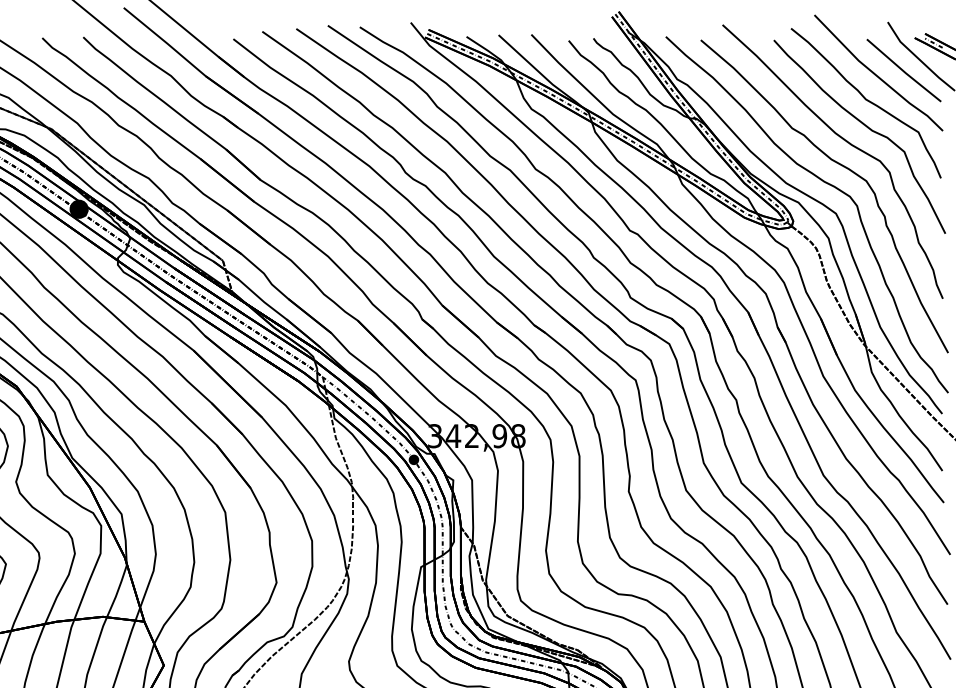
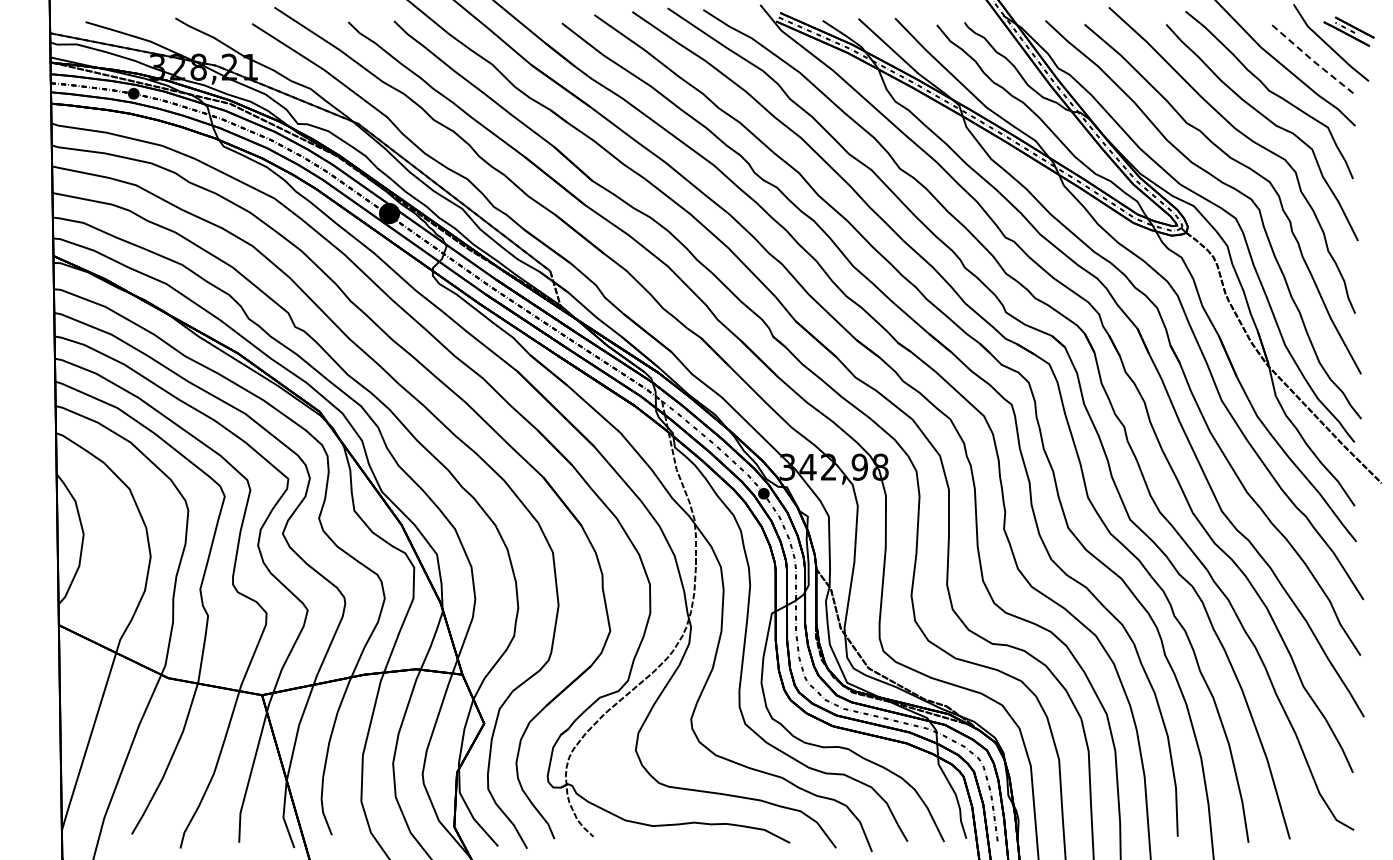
line: (903, 71) -> (1311, 59), solid -> dashed

